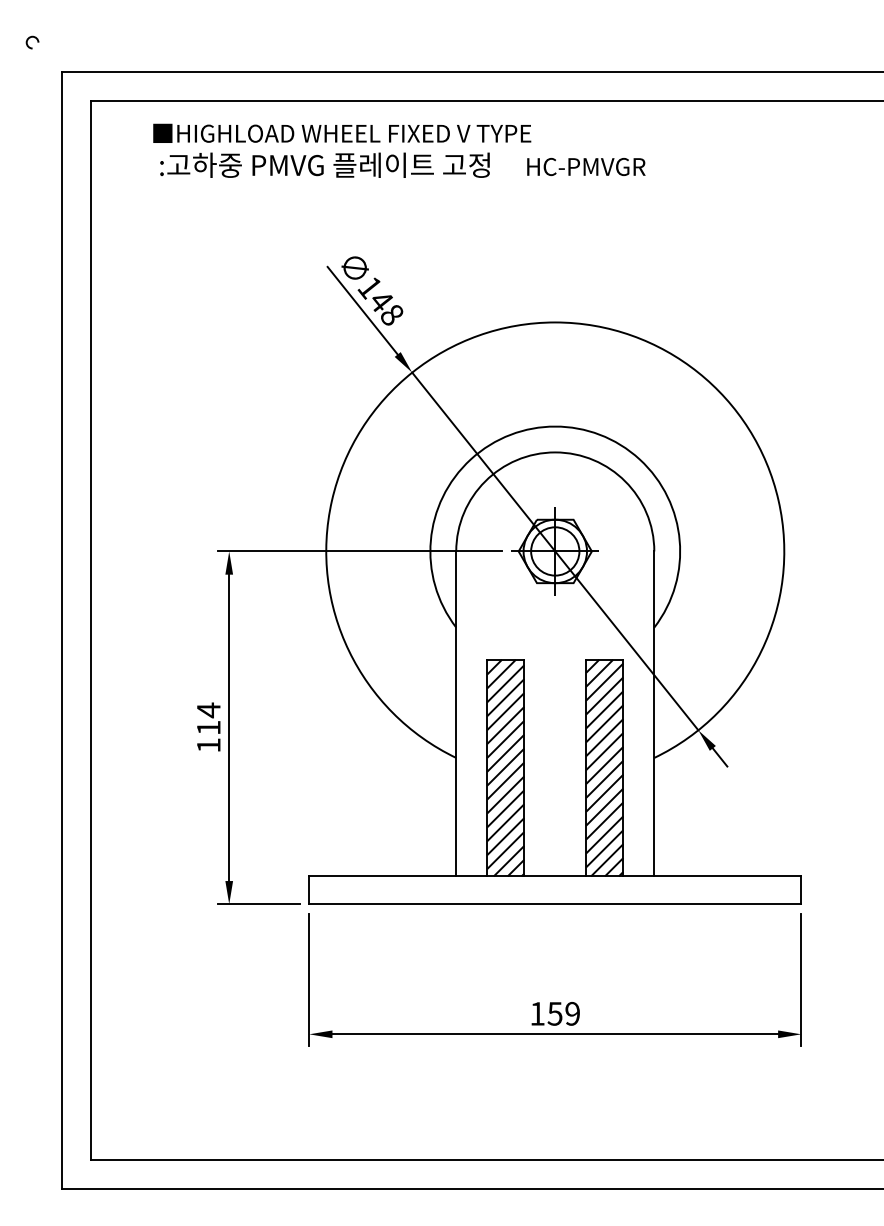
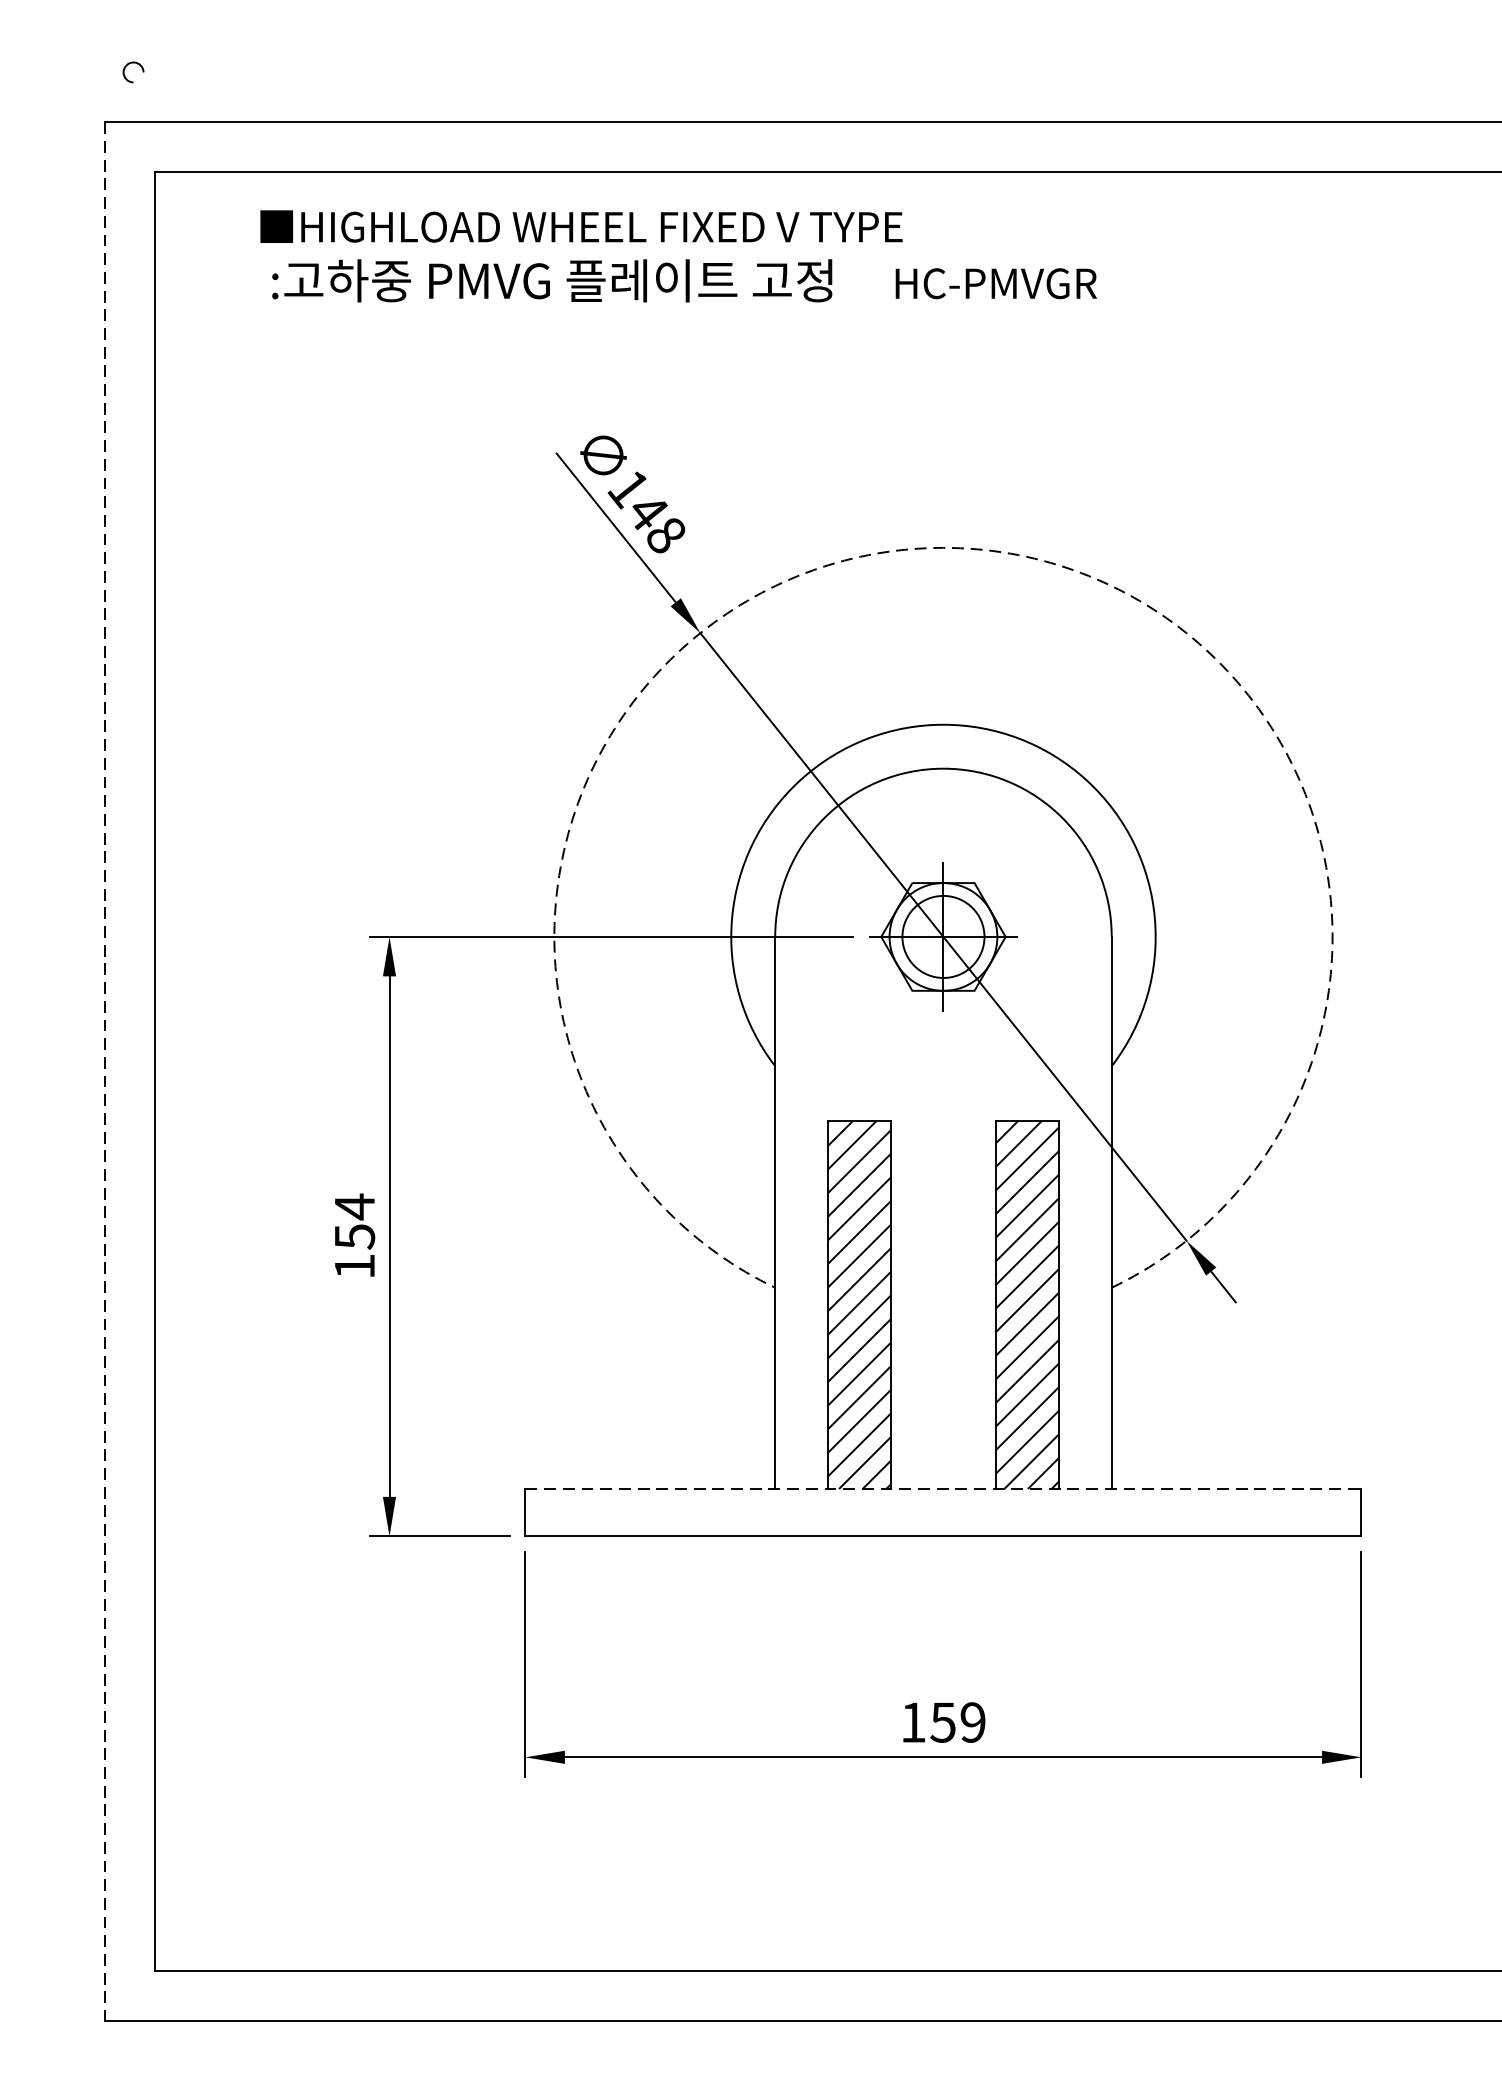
arc: (30, 38) -> (130, 65), moved
arc: (555, 322) -> (943, 547), solid -> dashed
line: (62, 630) -> (106, 1071), solid -> dashed
text: (208, 727) -> (354, 1236), 114 -> 154
line: (555, 876) -> (943, 1489), solid -> dashed

